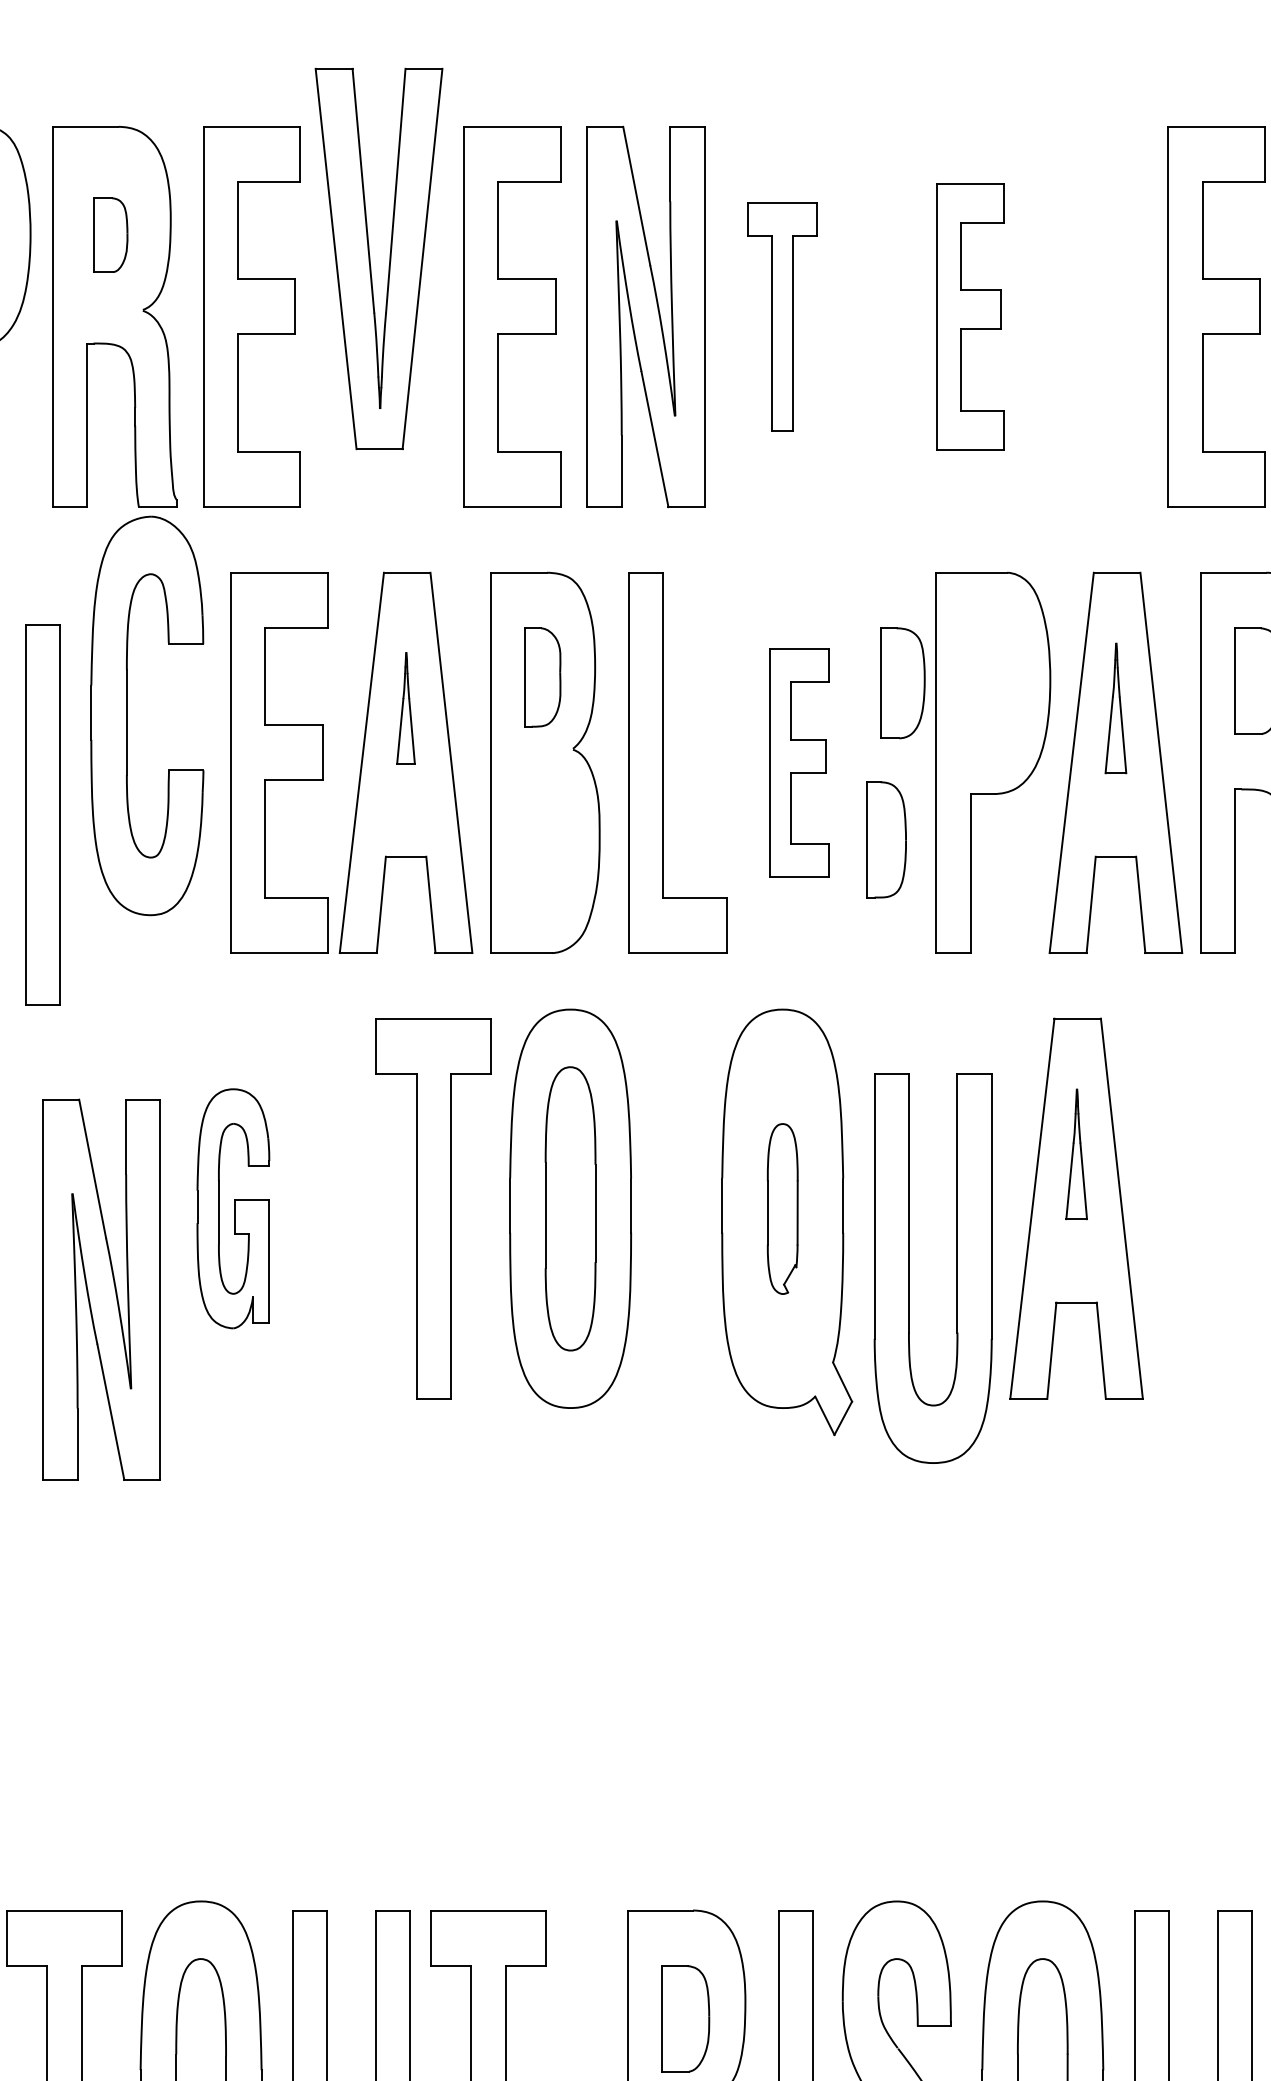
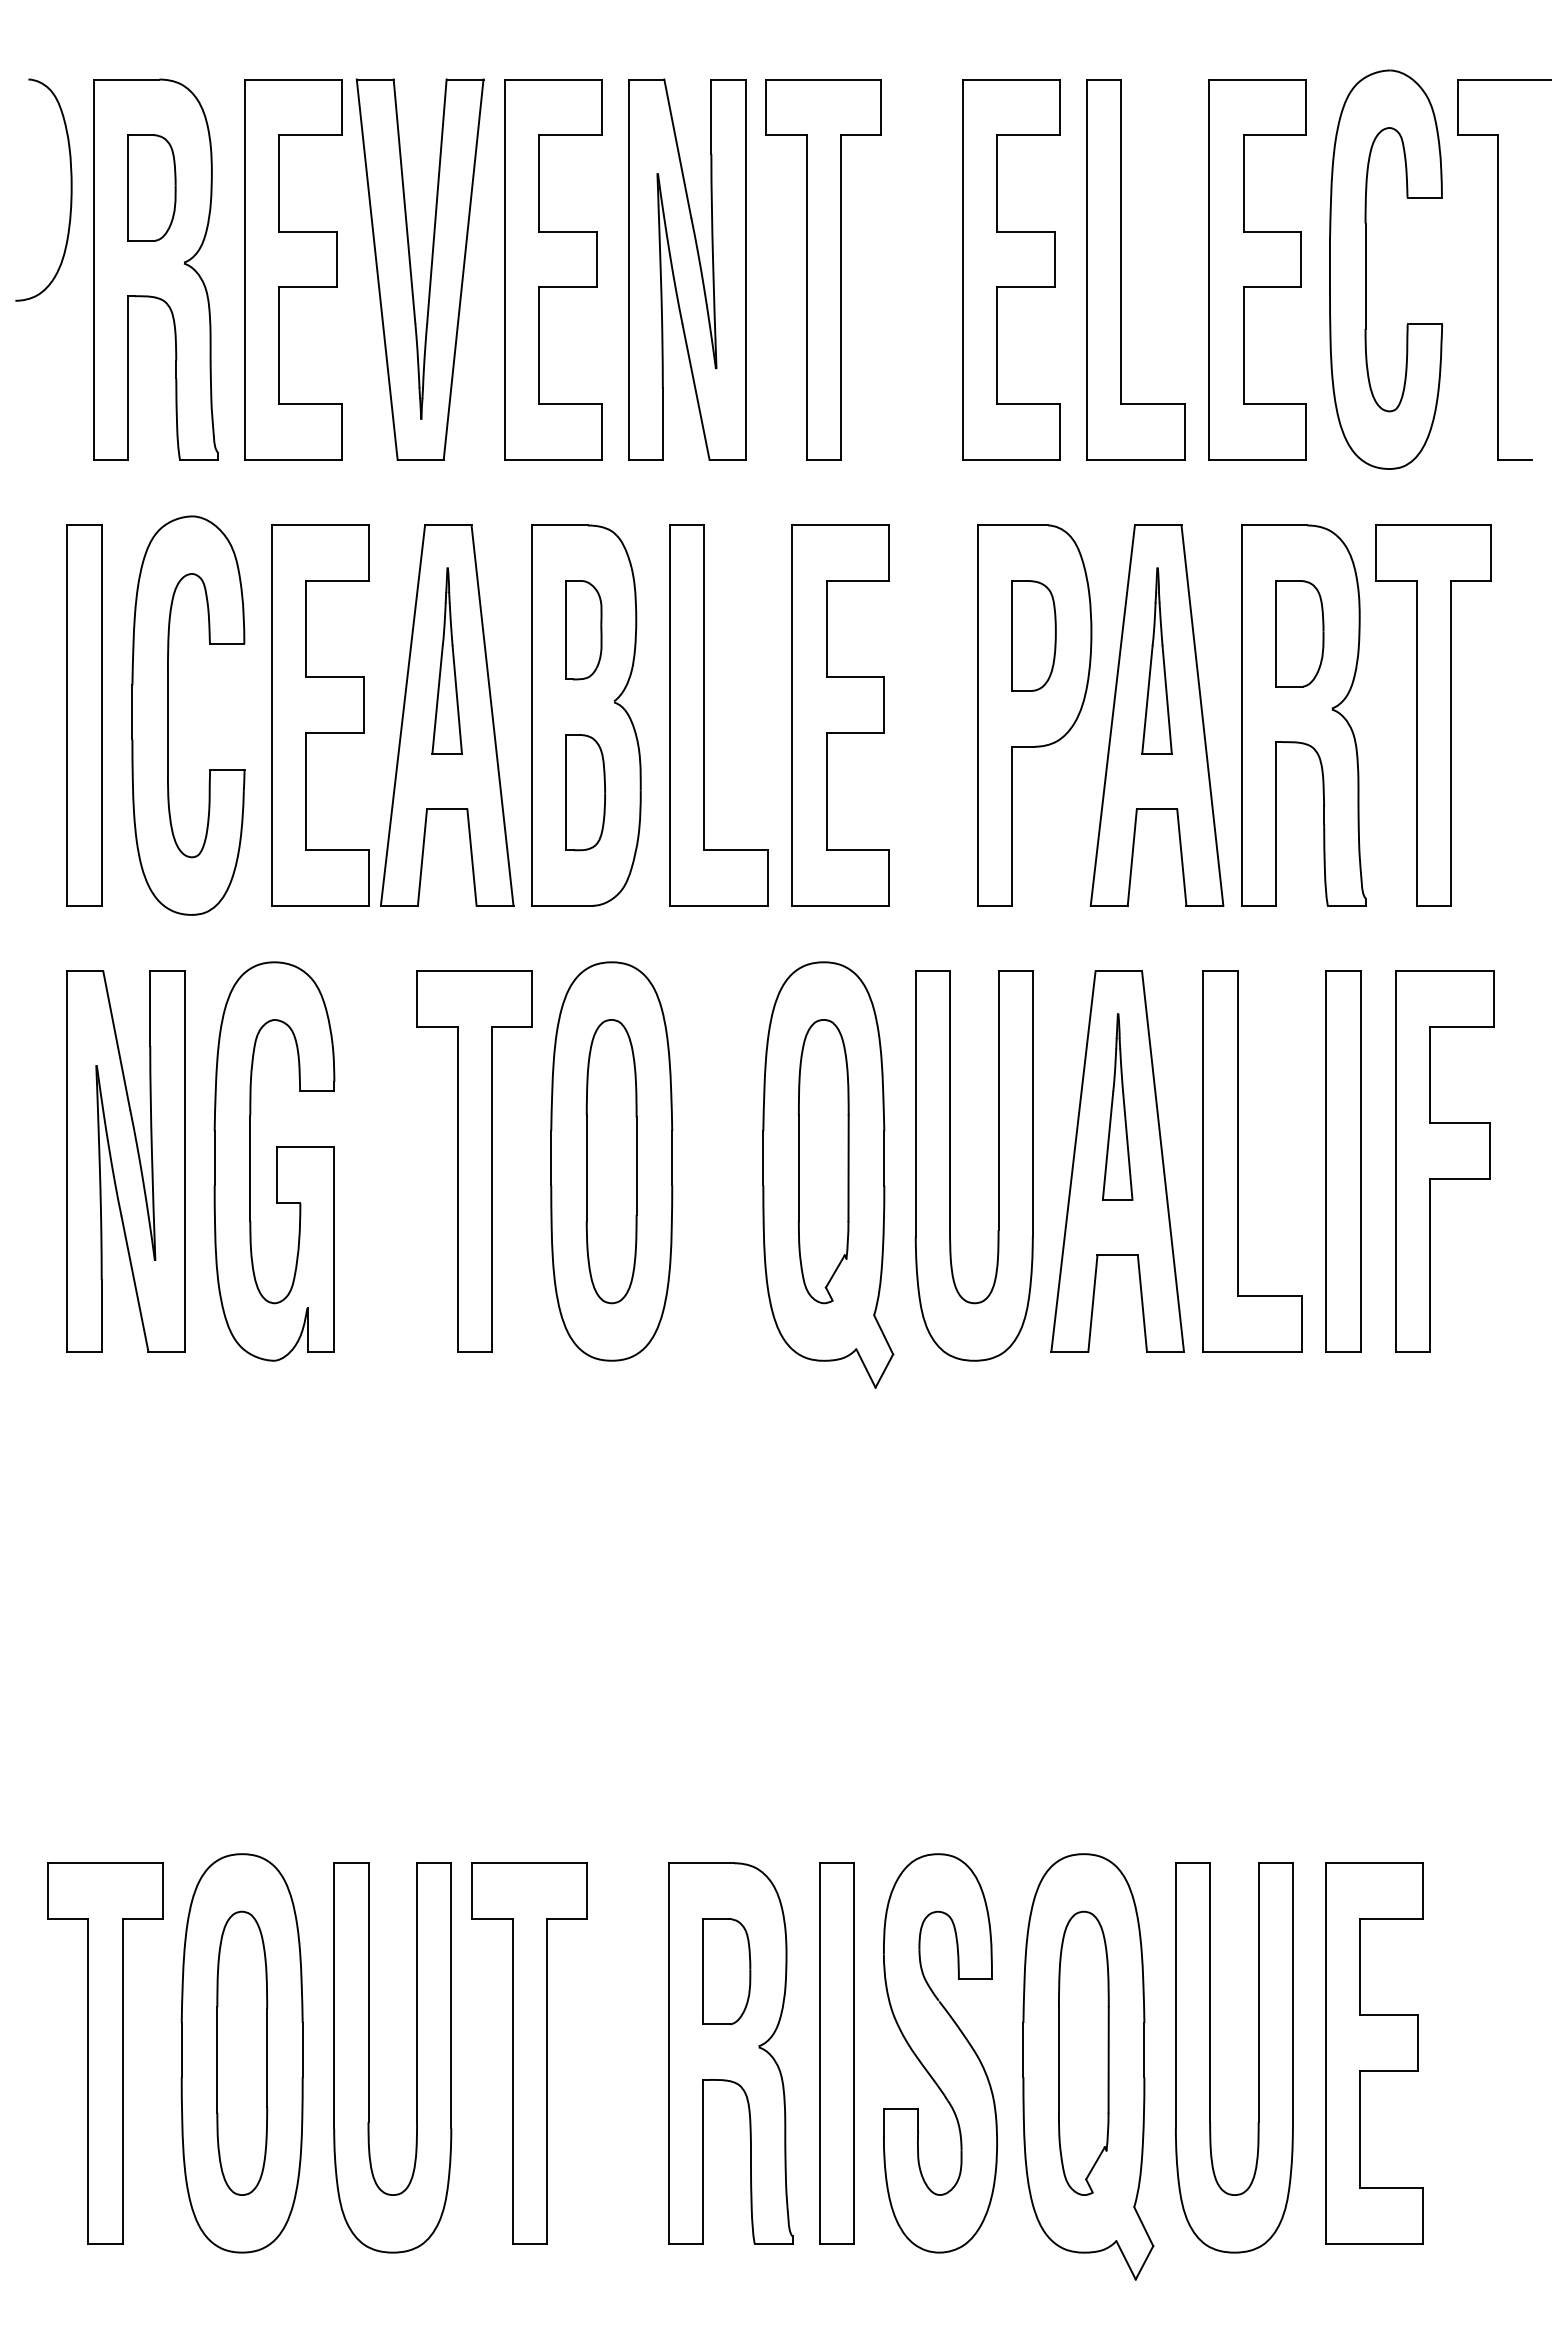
part: (110, 234) -> (151, 187), size x1.43
part: (370, 258) -> (411, 269), moved
part: (782, 316) -> (823, 269), size x1.67
part: (970, 316) -> (1011, 269), size x1.43
part: (1080, 316) -> (1121, 269), added
part: (902, 682) -> (1033, 635), moved
part: (405, 707) -> (446, 660), size x1.67
part: (1115, 707) -> (1156, 660), size x1.43
part: (127, 715) -> (168, 715), moved
part: (799, 762) -> (840, 715), size x1.67
part: (43, 814) -> (84, 715), moved
part: (886, 839) -> (585, 792), moved
part: (1076, 1153) -> (1117, 1106), size x1.43
part: (233, 1208) -> (274, 1161), size x1.67
part: (782, 1208) -> (823, 1161), size x1.67
part: (1197, 1208) -> (1238, 1161), added
part: (909, 1267) -> (950, 1165), moved
part: (101, 1289) -> (125, 1161), moved

